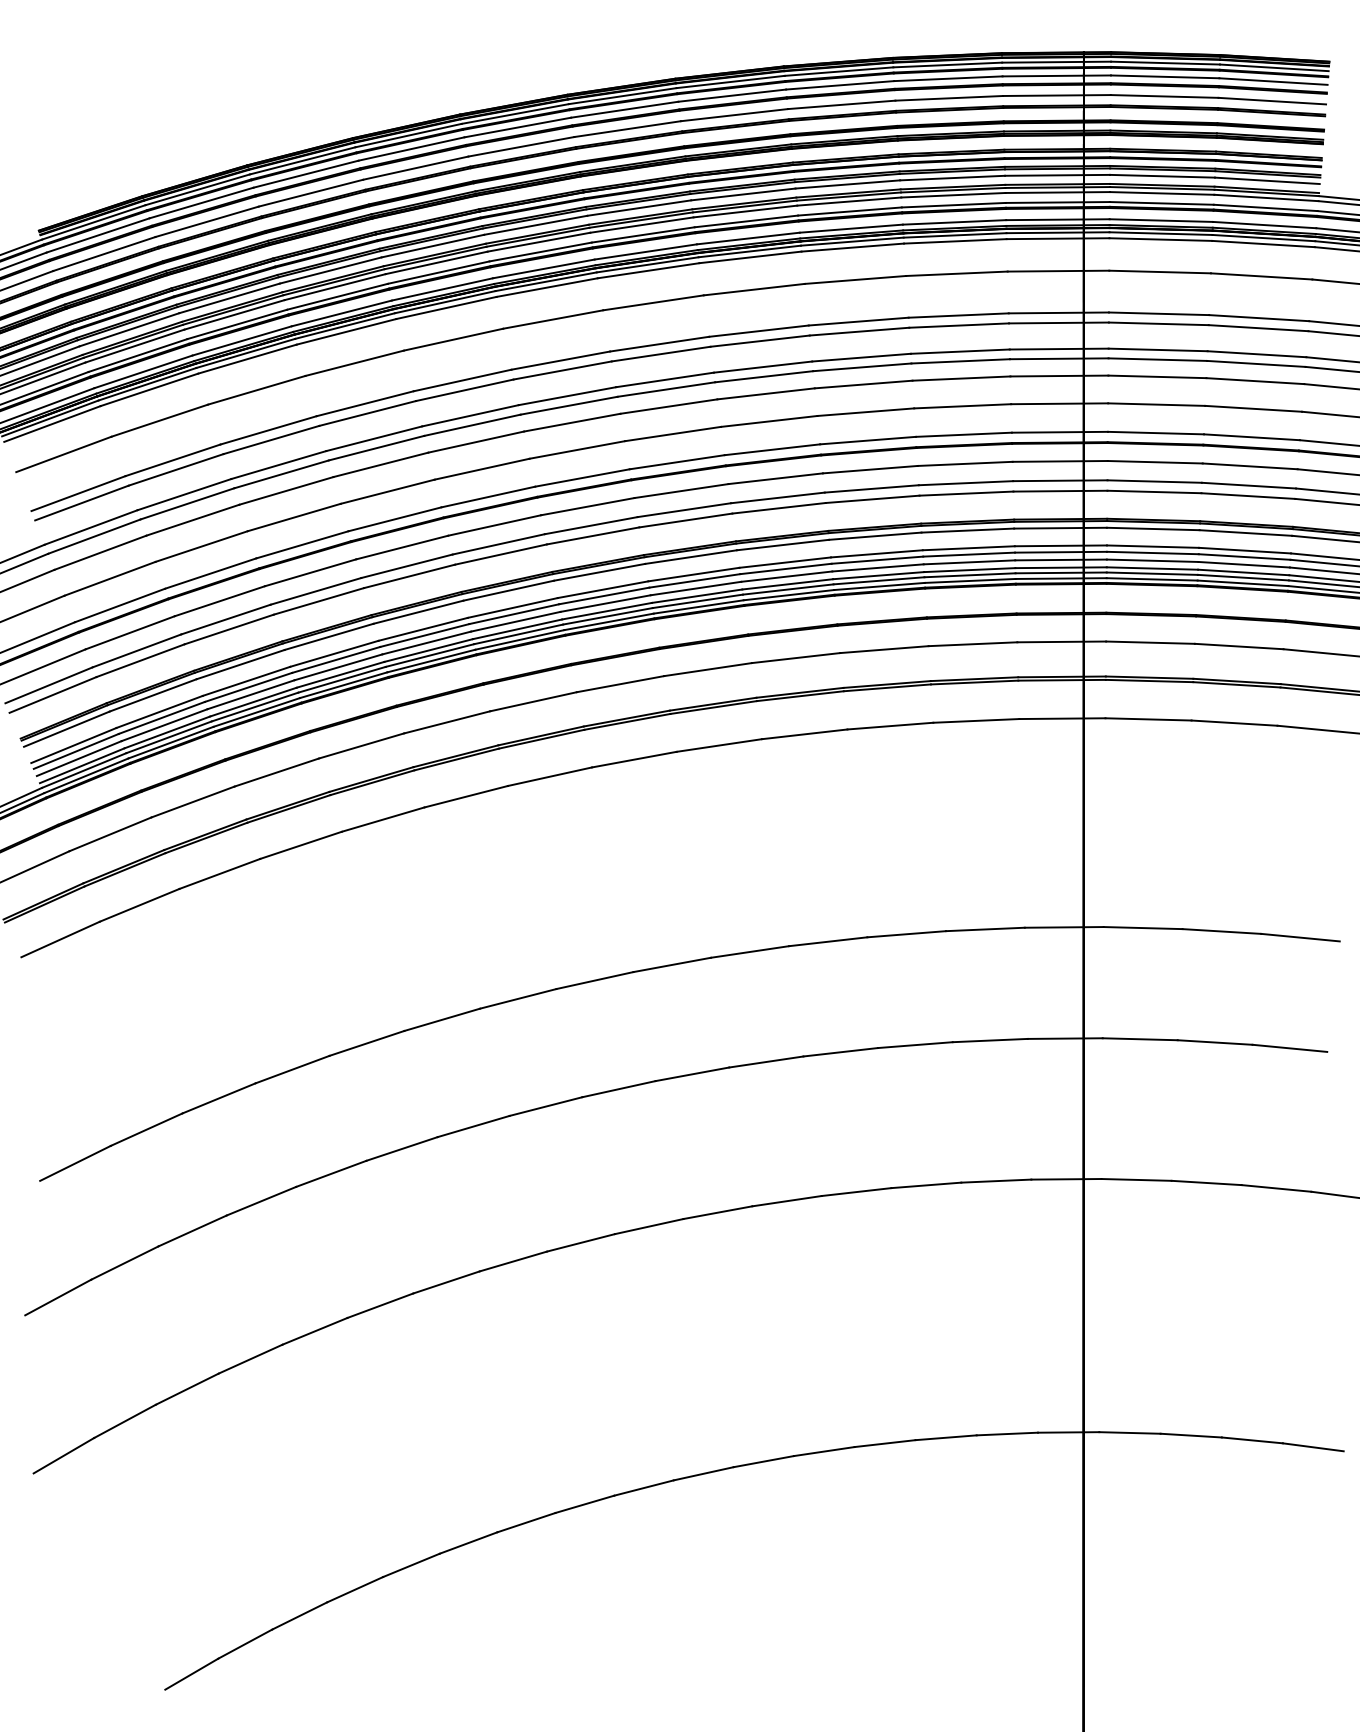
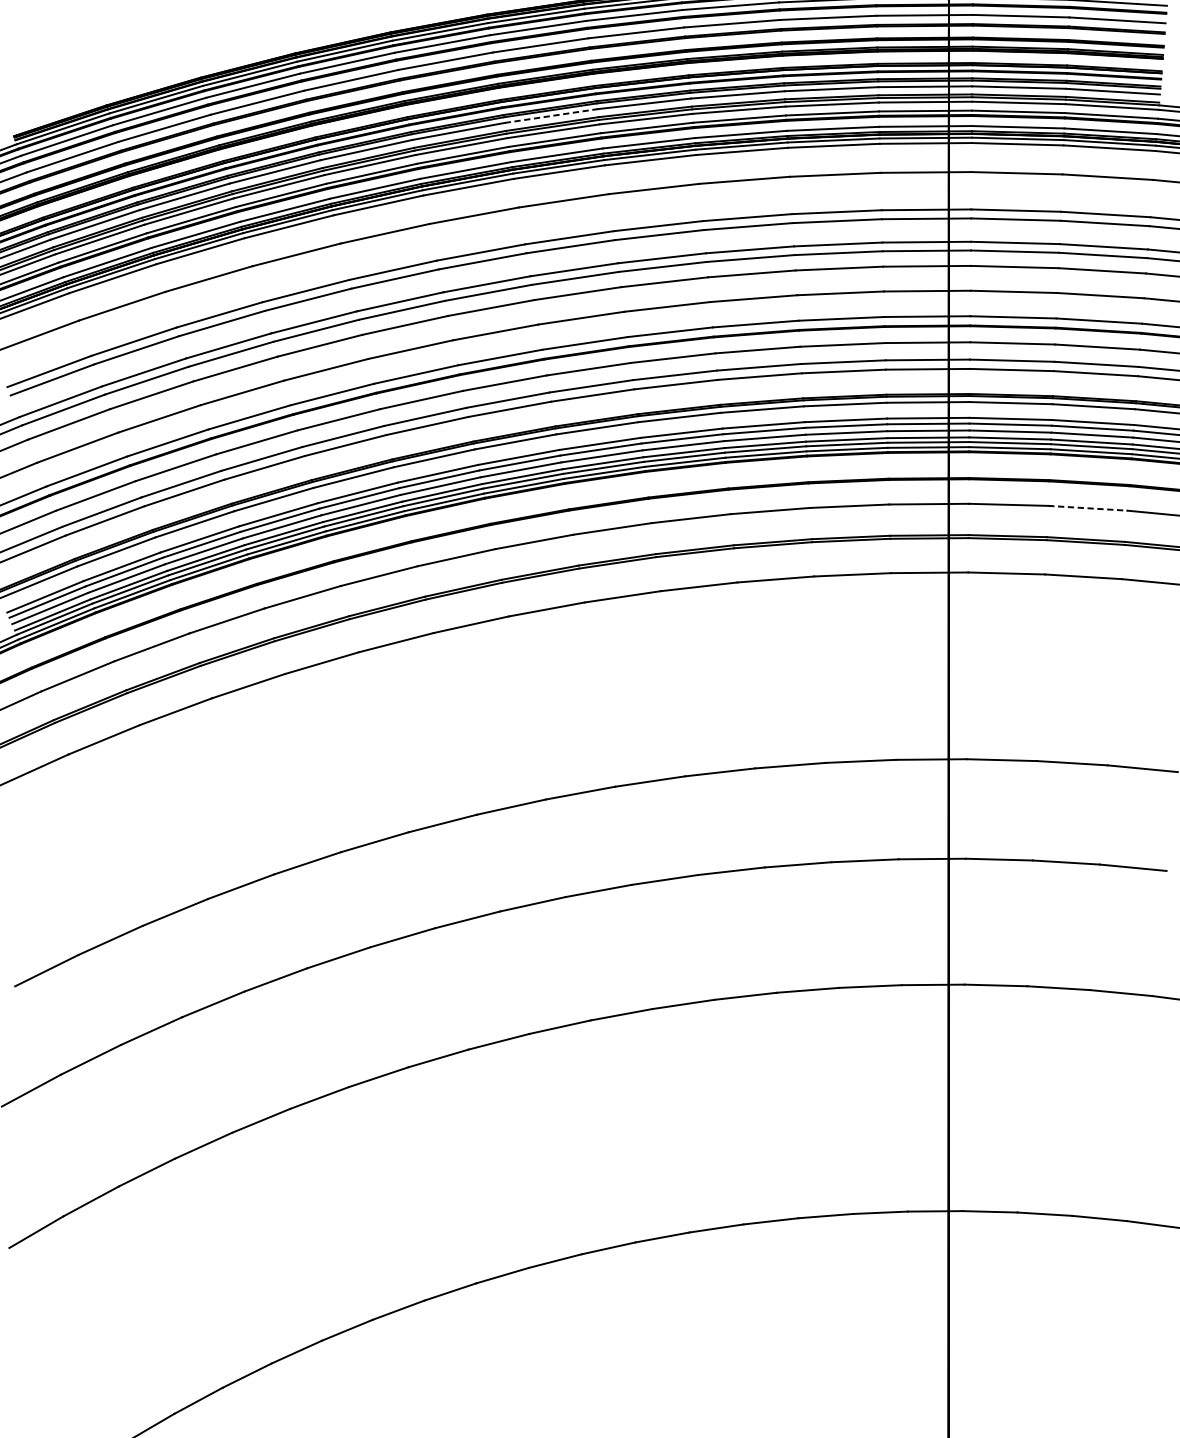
line: (639, 208) -> (551, 116), solid -> dashed
line: (1239, 646) -> (1088, 508), solid -> dashed

